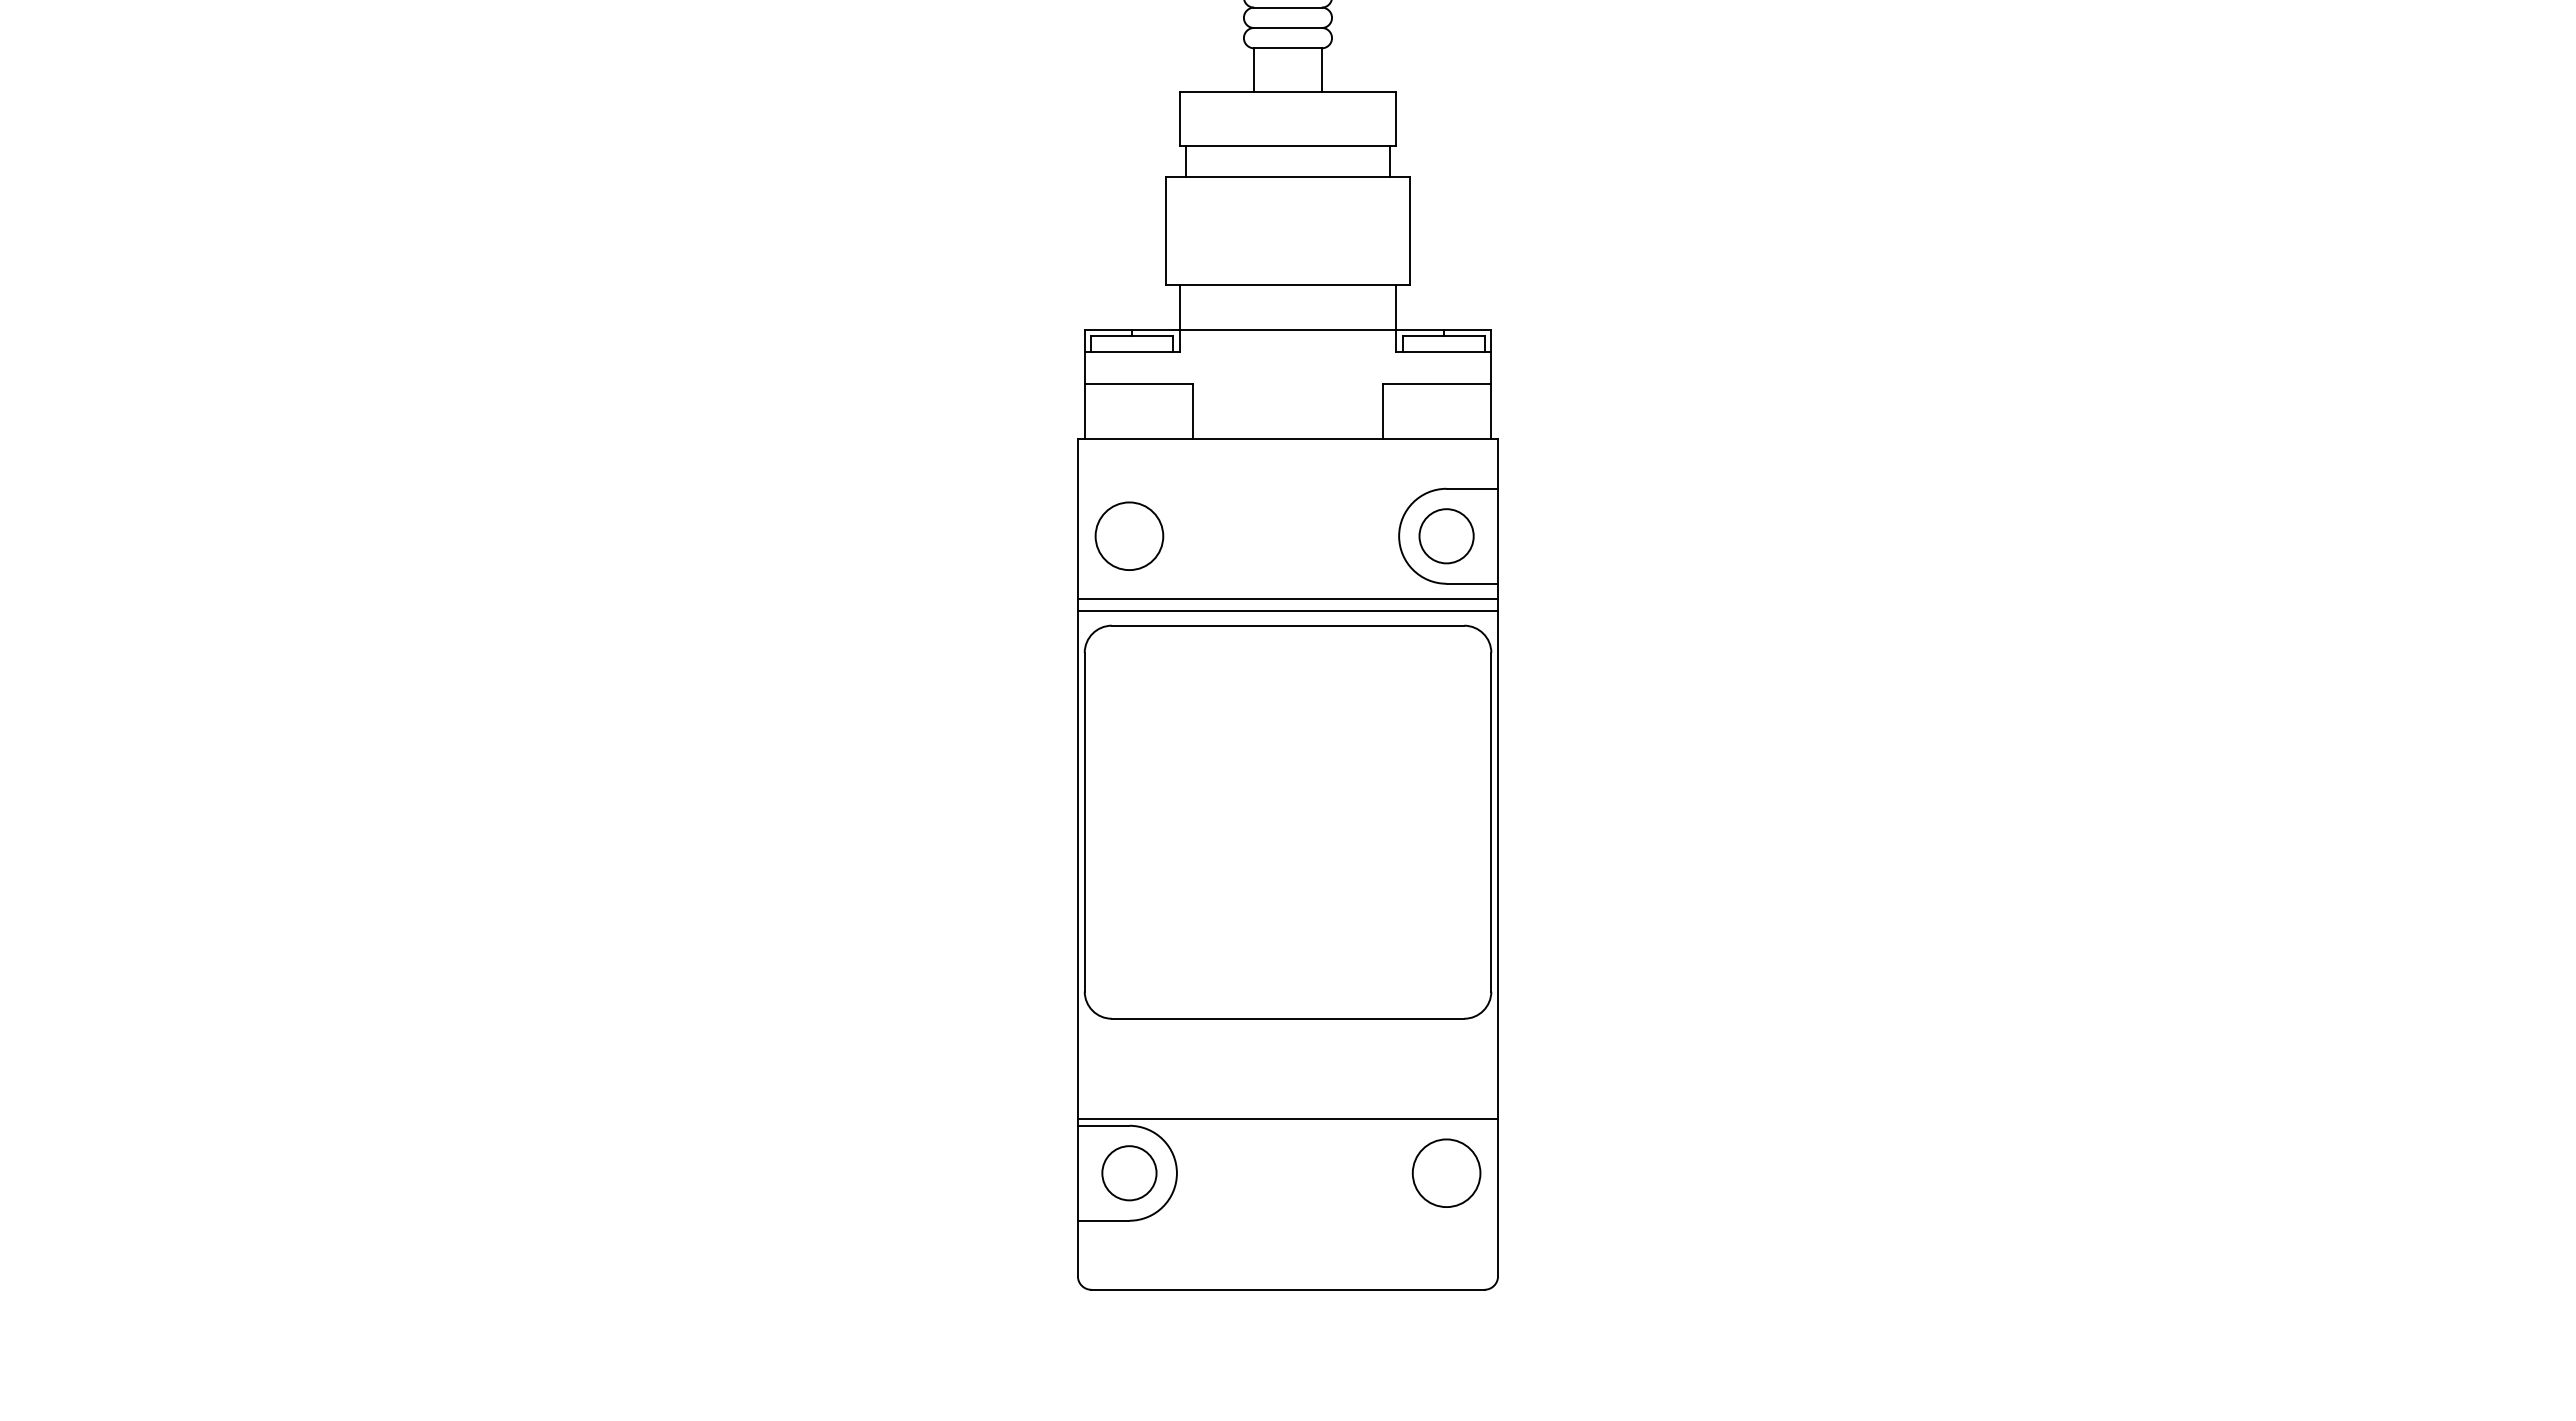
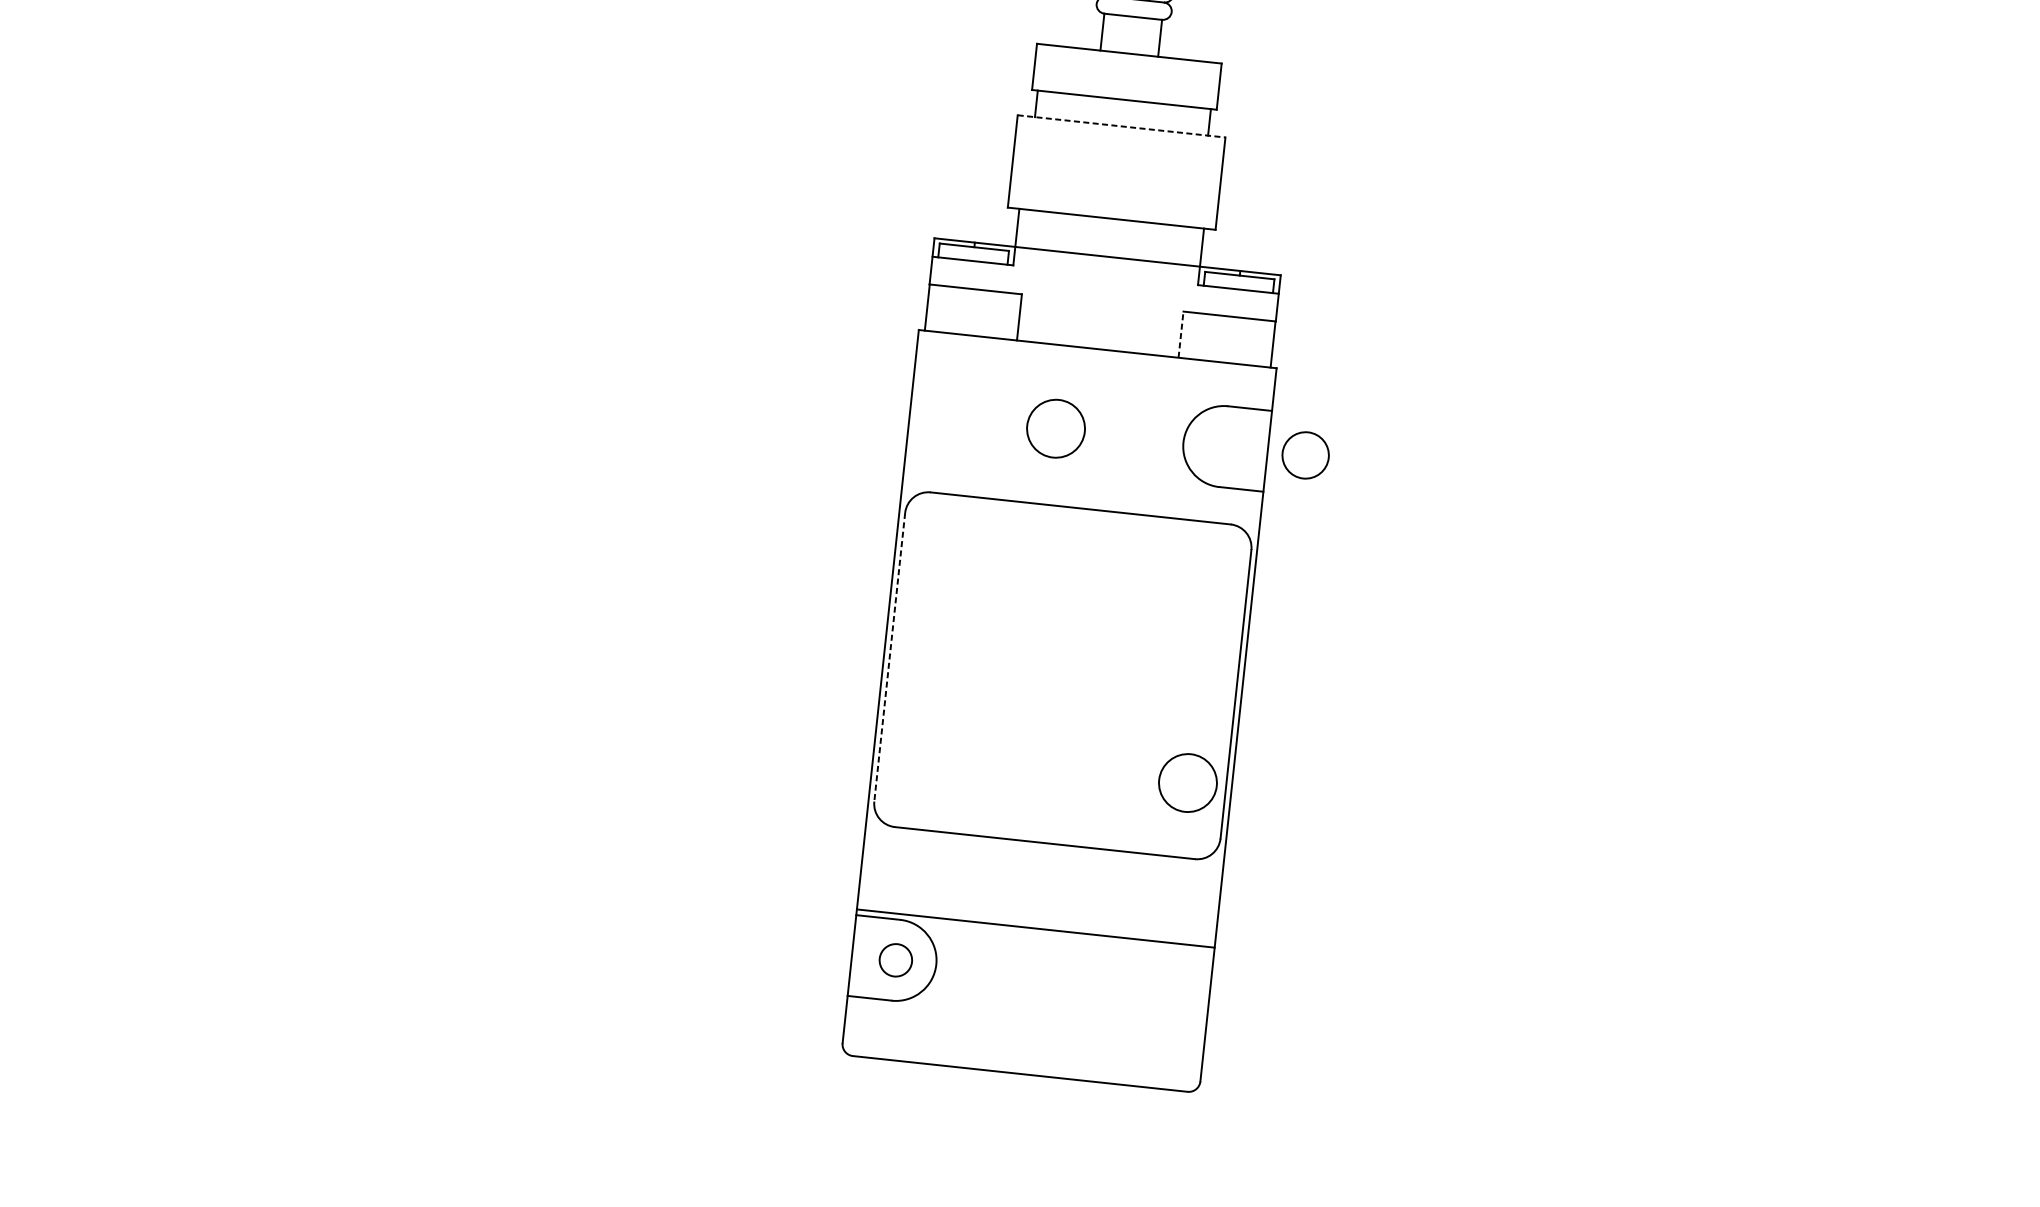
line: (1288, 177) -> (1121, 126), solid -> dashed
line: (1382, 411) -> (1180, 334), solid -> dashed
circle: (1129, 535) -> (1056, 428), moved
circle: (1446, 536) -> (1305, 455), moved
line: (1287, 598) -> (1082, 485), removed
line: (1287, 610) -> (1081, 495), removed
line: (1084, 822) -> (889, 657), solid -> dashed
circle: (1446, 1172) -> (1187, 782), moved
circle: (1129, 1173) -> (895, 960), size x0.7

